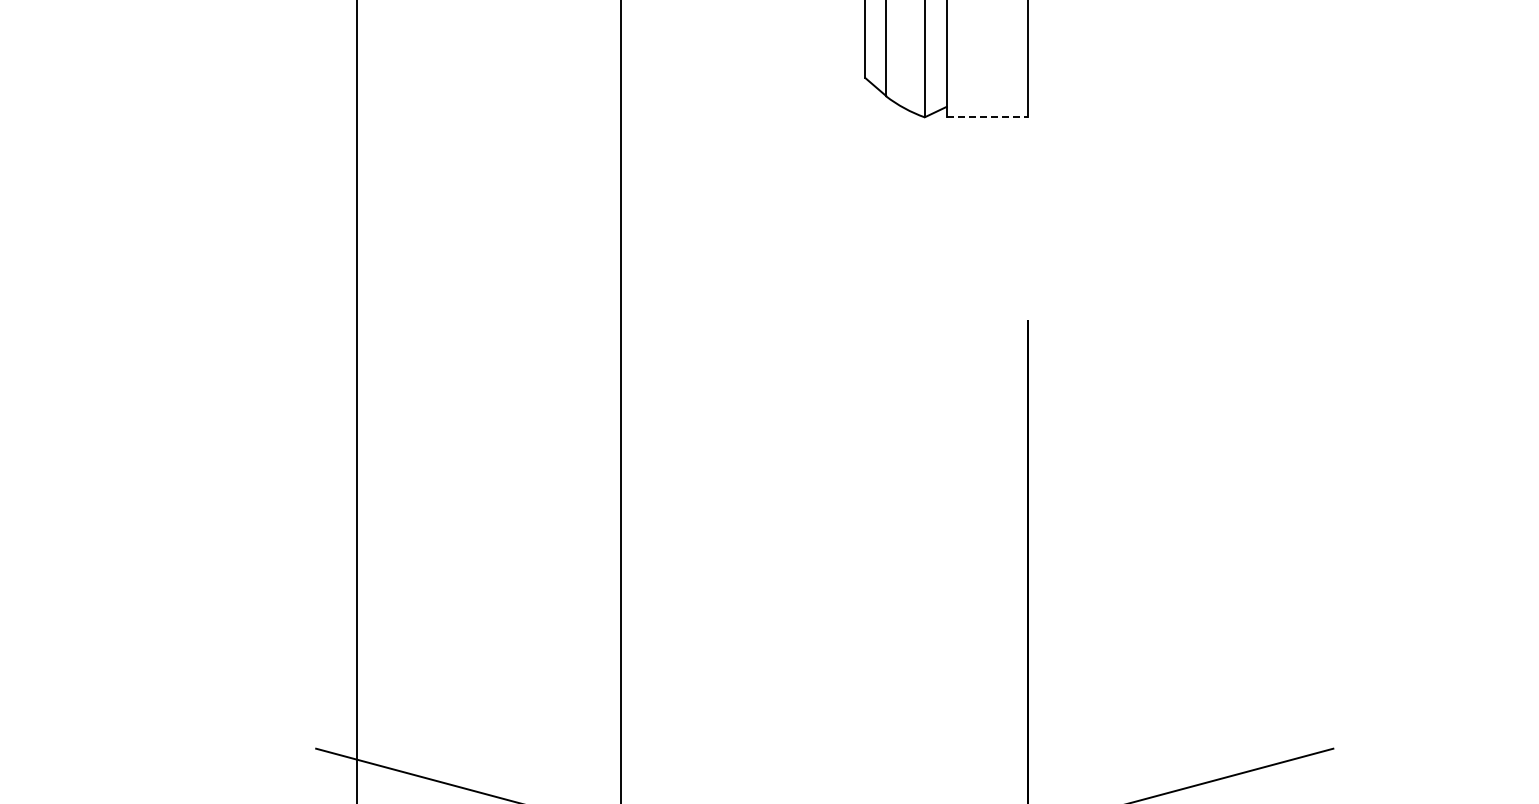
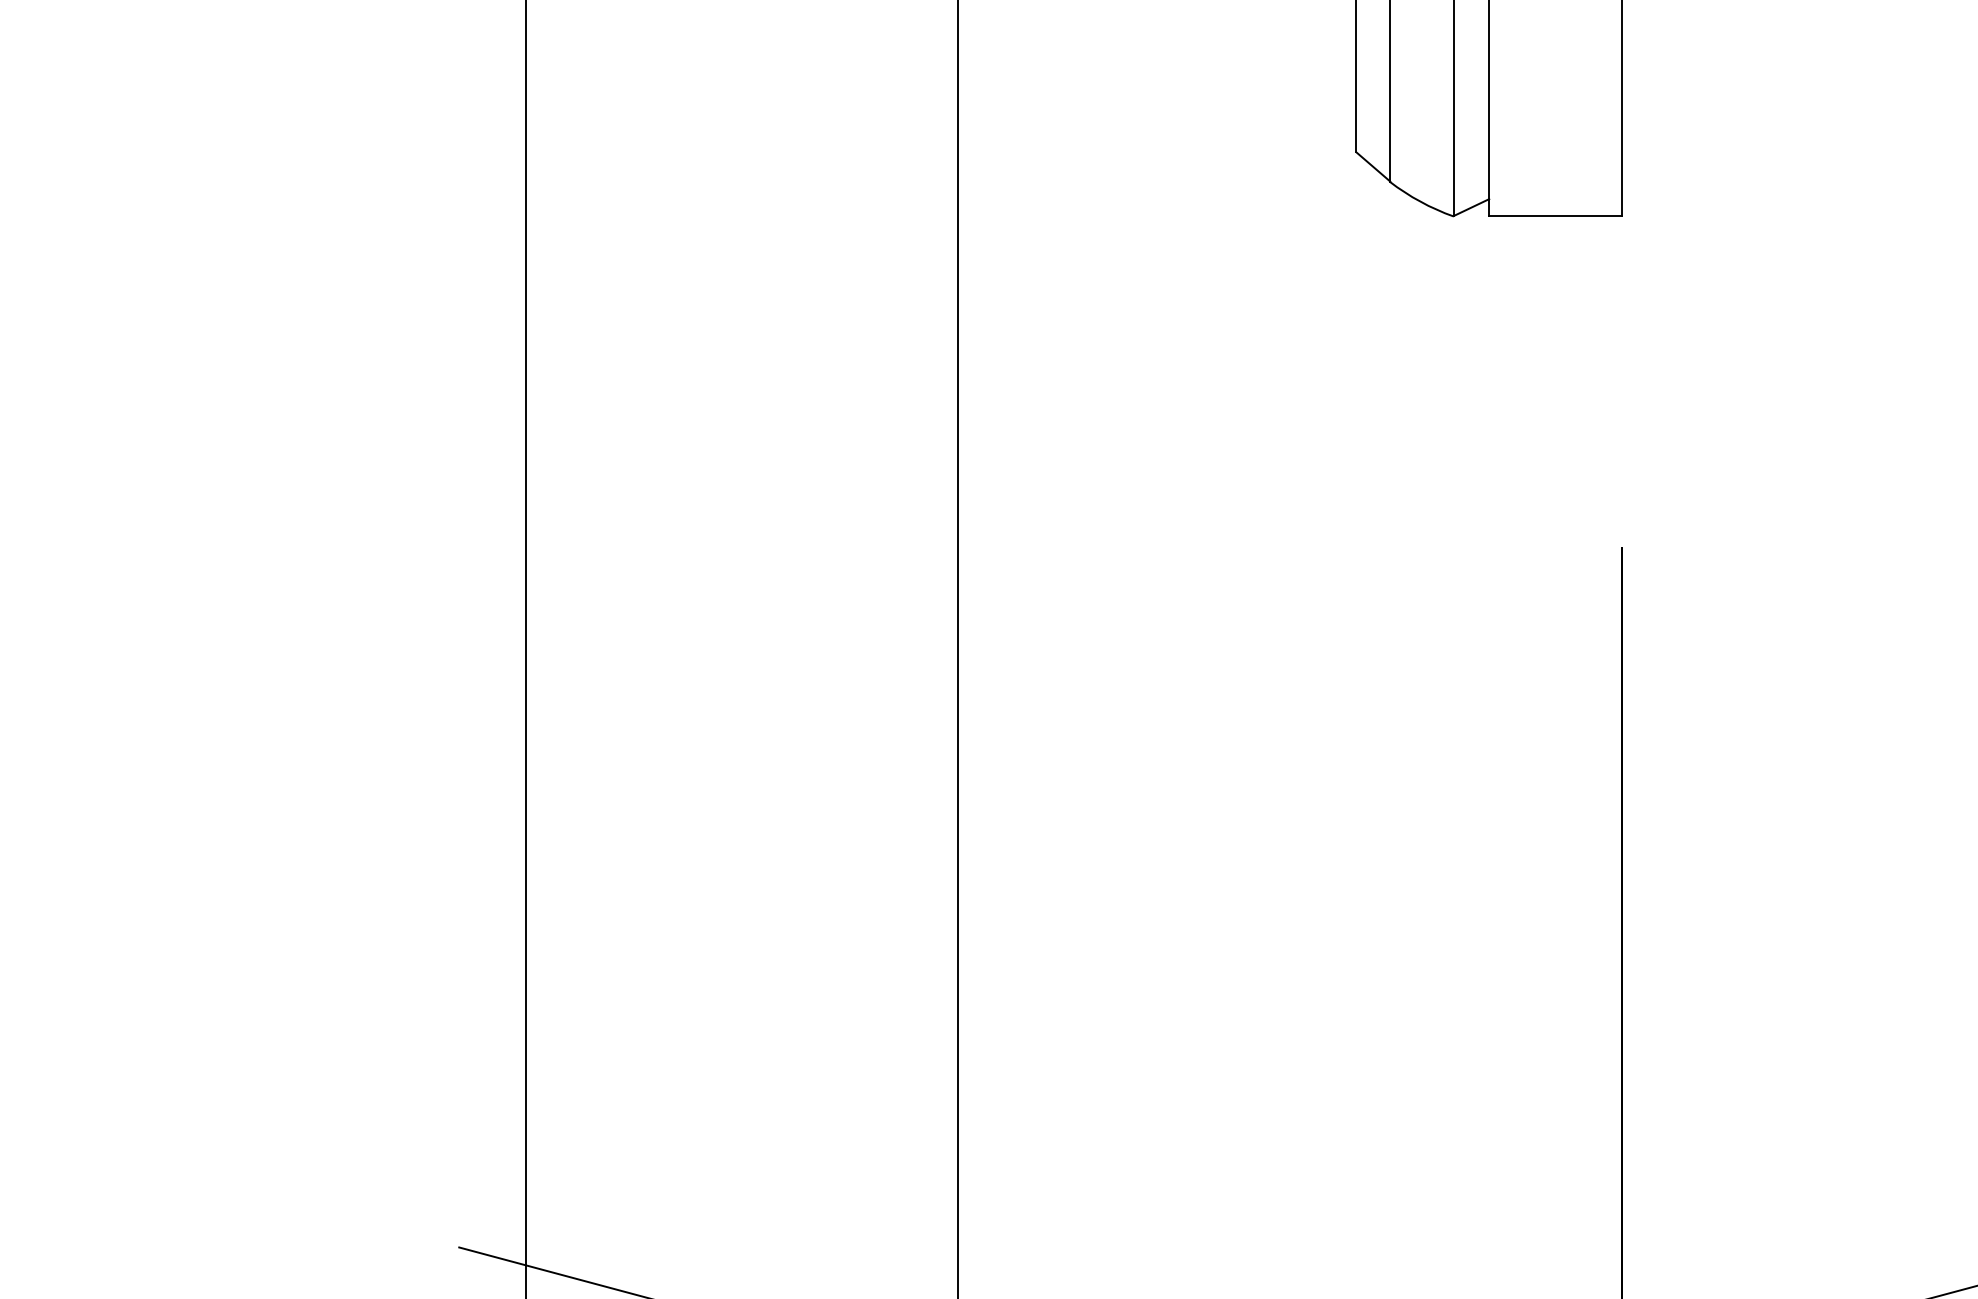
line: (987, 117) -> (1555, 216), dashed -> solid

